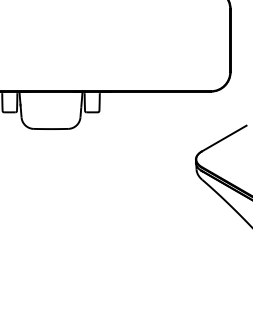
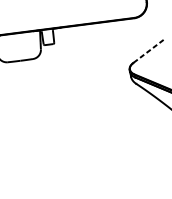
line: (224, 138) -> (148, 51), solid -> dashed

